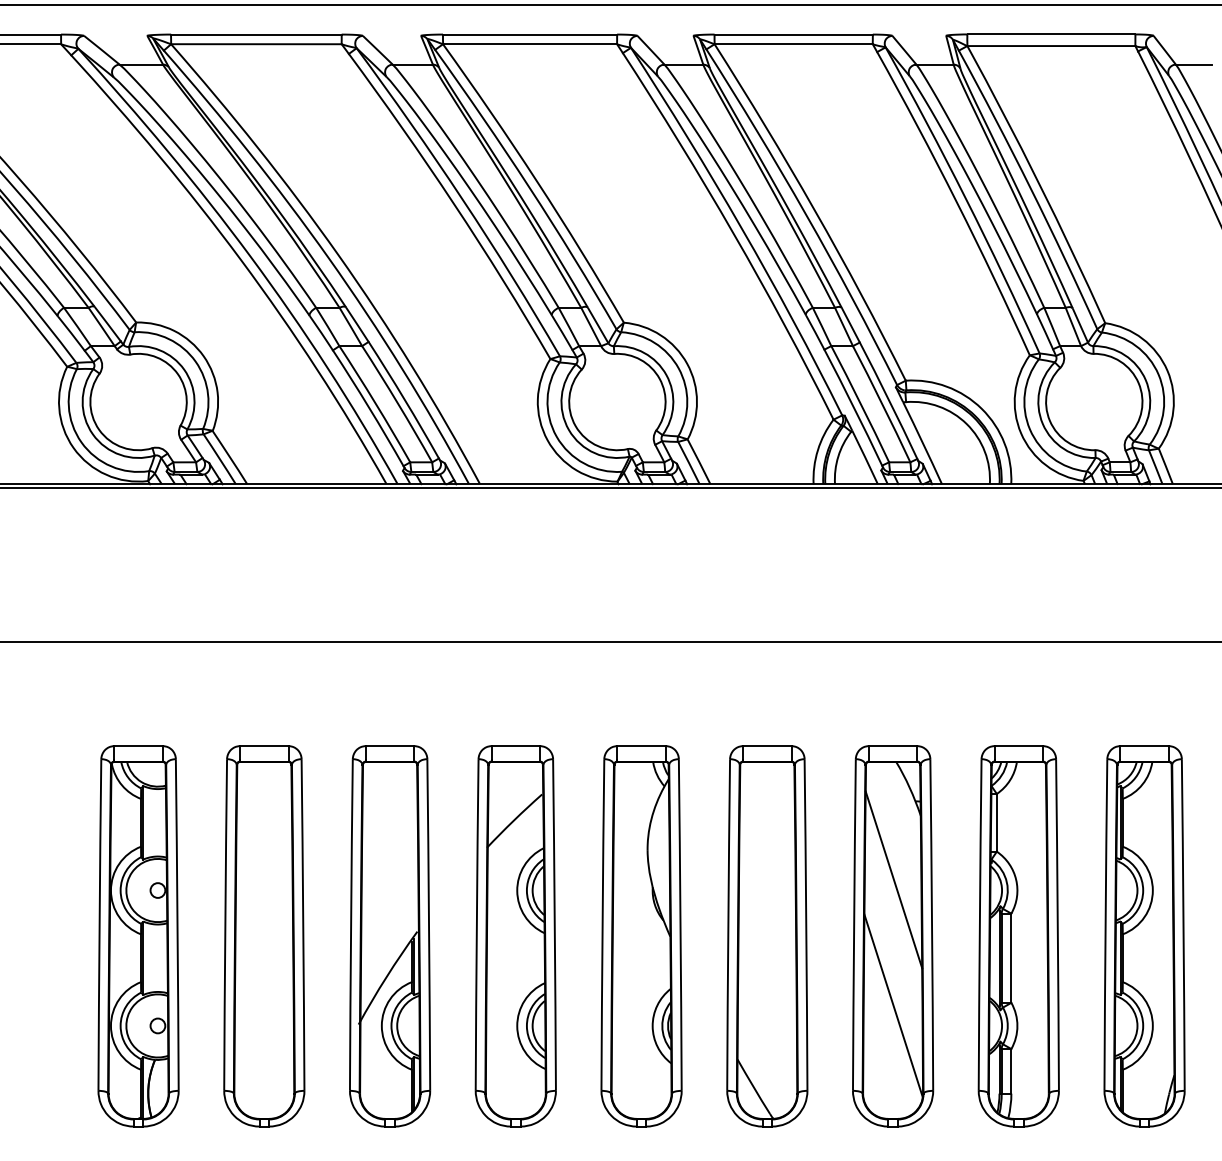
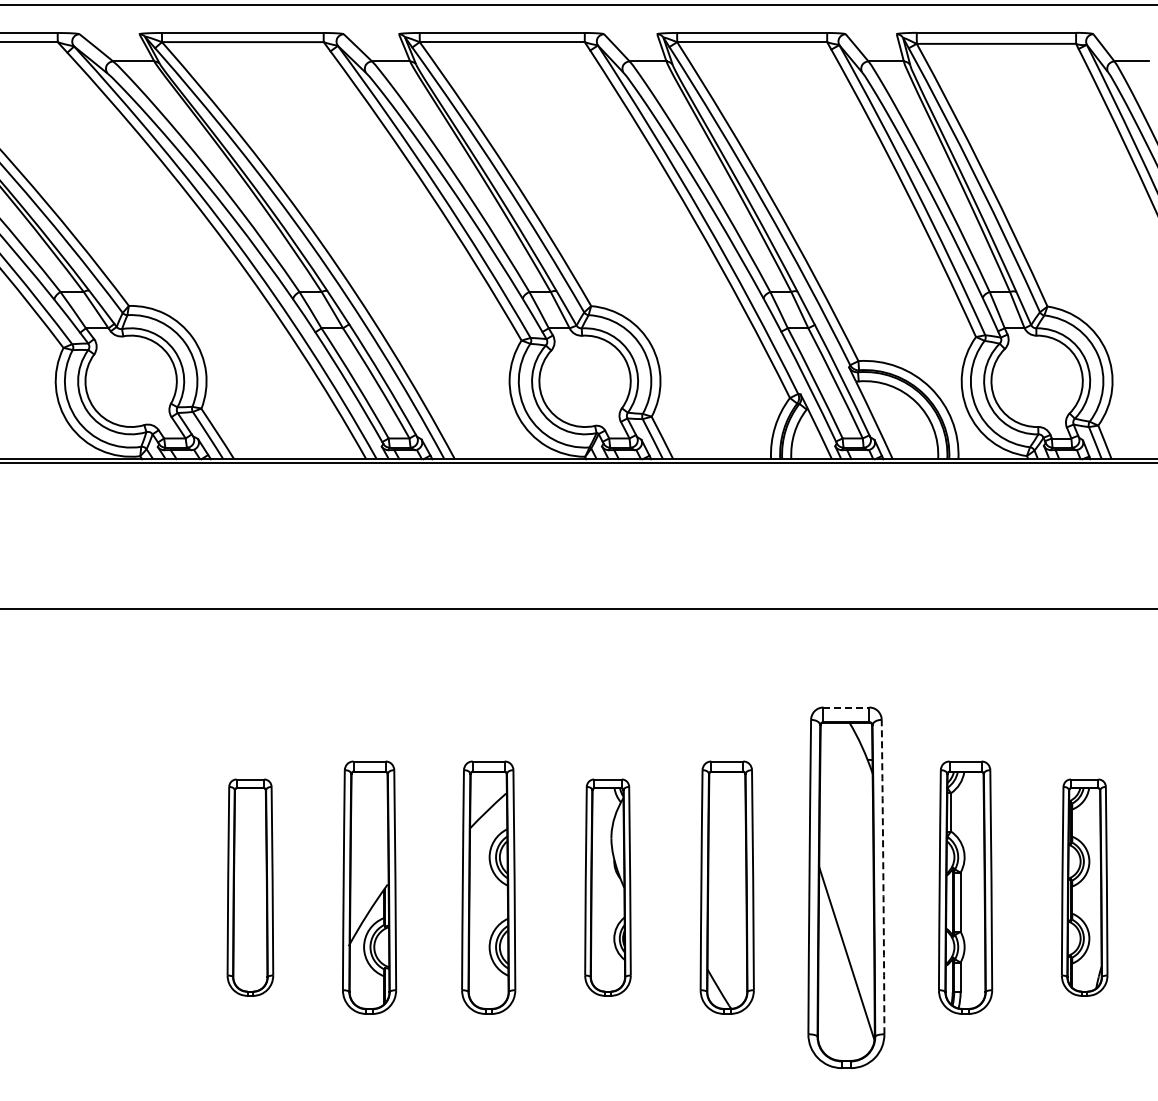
line: (893, 746) -> (846, 707), solid -> dashed
line: (894, 880) -> (847, 834), removed
arc: (932, 925) -> (883, 877), solid -> dashed
part: (138, 936) -> (131, 887), removed
part: (264, 936) -> (250, 887), size x0.6
part: (389, 936) -> (369, 887), size x0.7
part: (515, 936) -> (488, 887), size x0.7
part: (641, 936) -> (607, 887), size x0.6
part: (767, 936) -> (727, 887), size x0.7
part: (1018, 936) -> (965, 887), size x0.7
part: (1144, 936) -> (1084, 887), size x0.6

